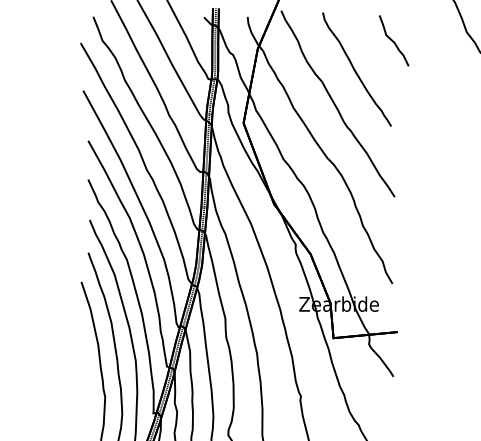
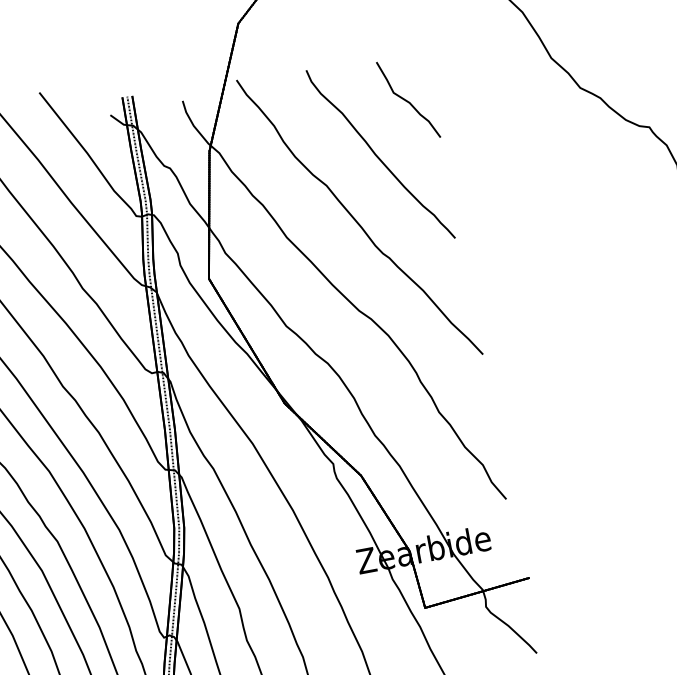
part: (394, 40) -> (409, 99), moved

